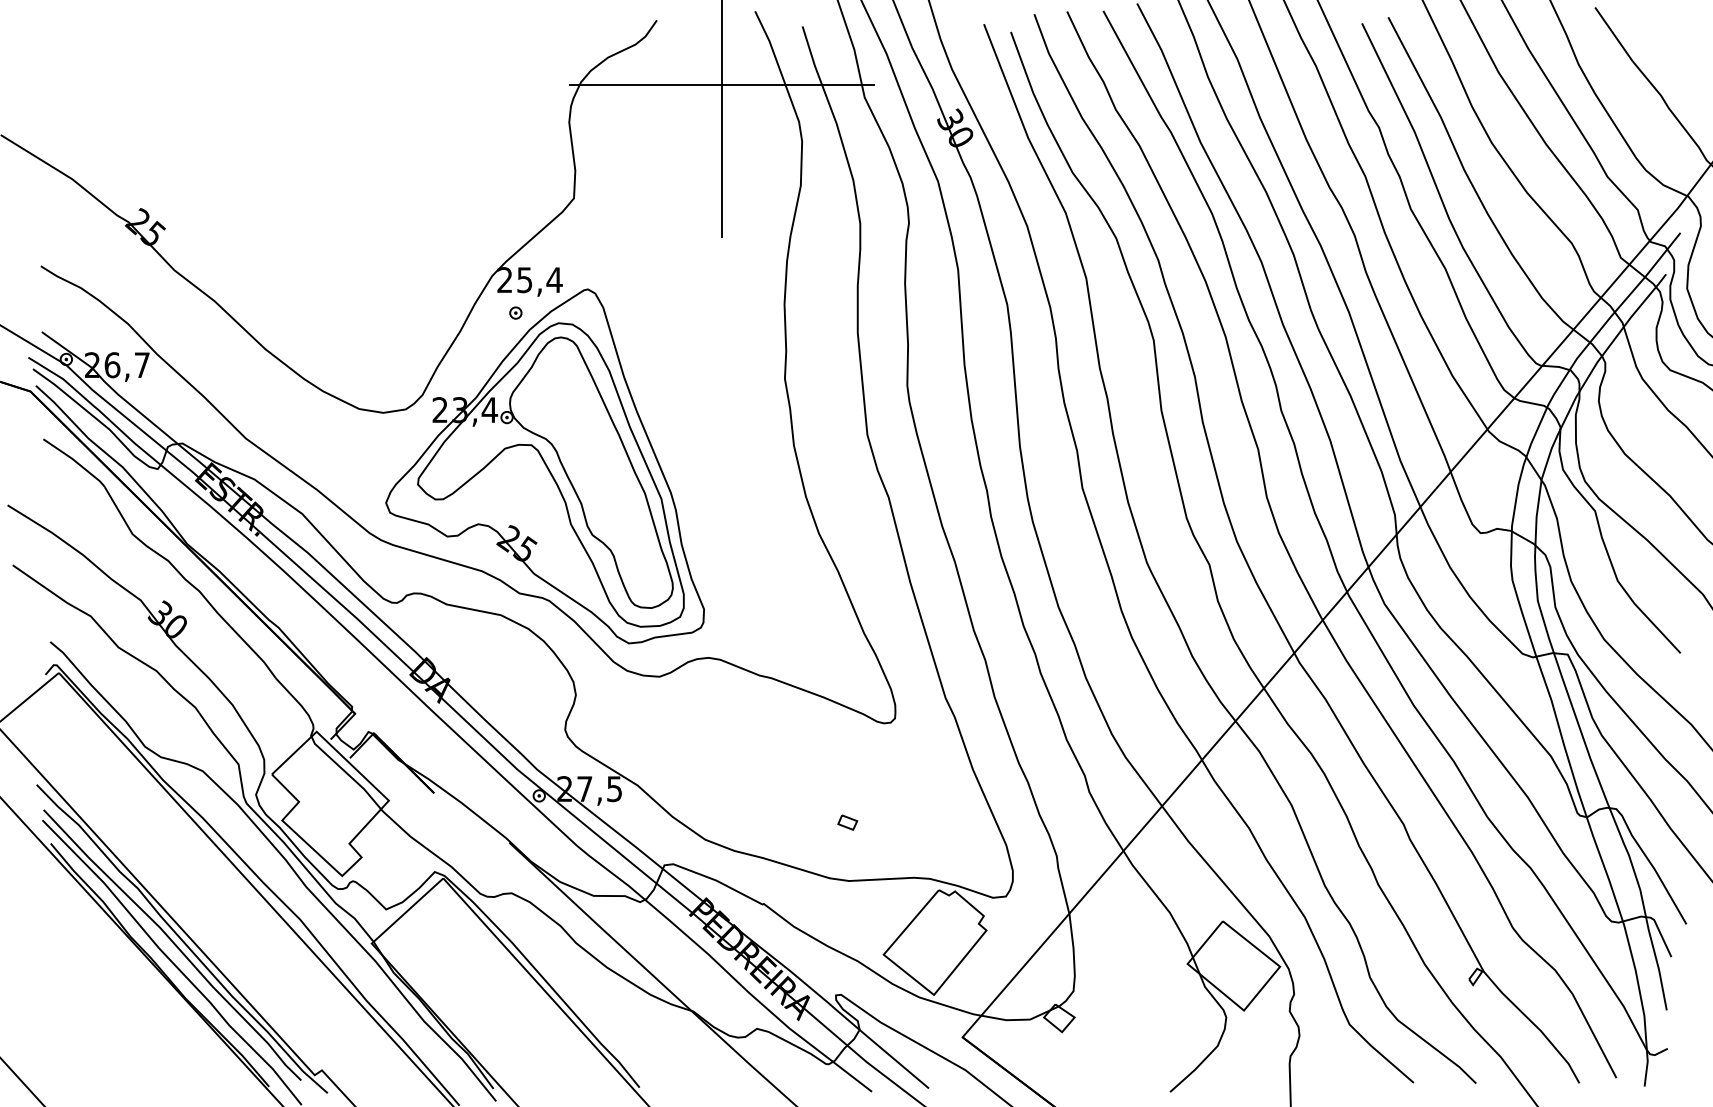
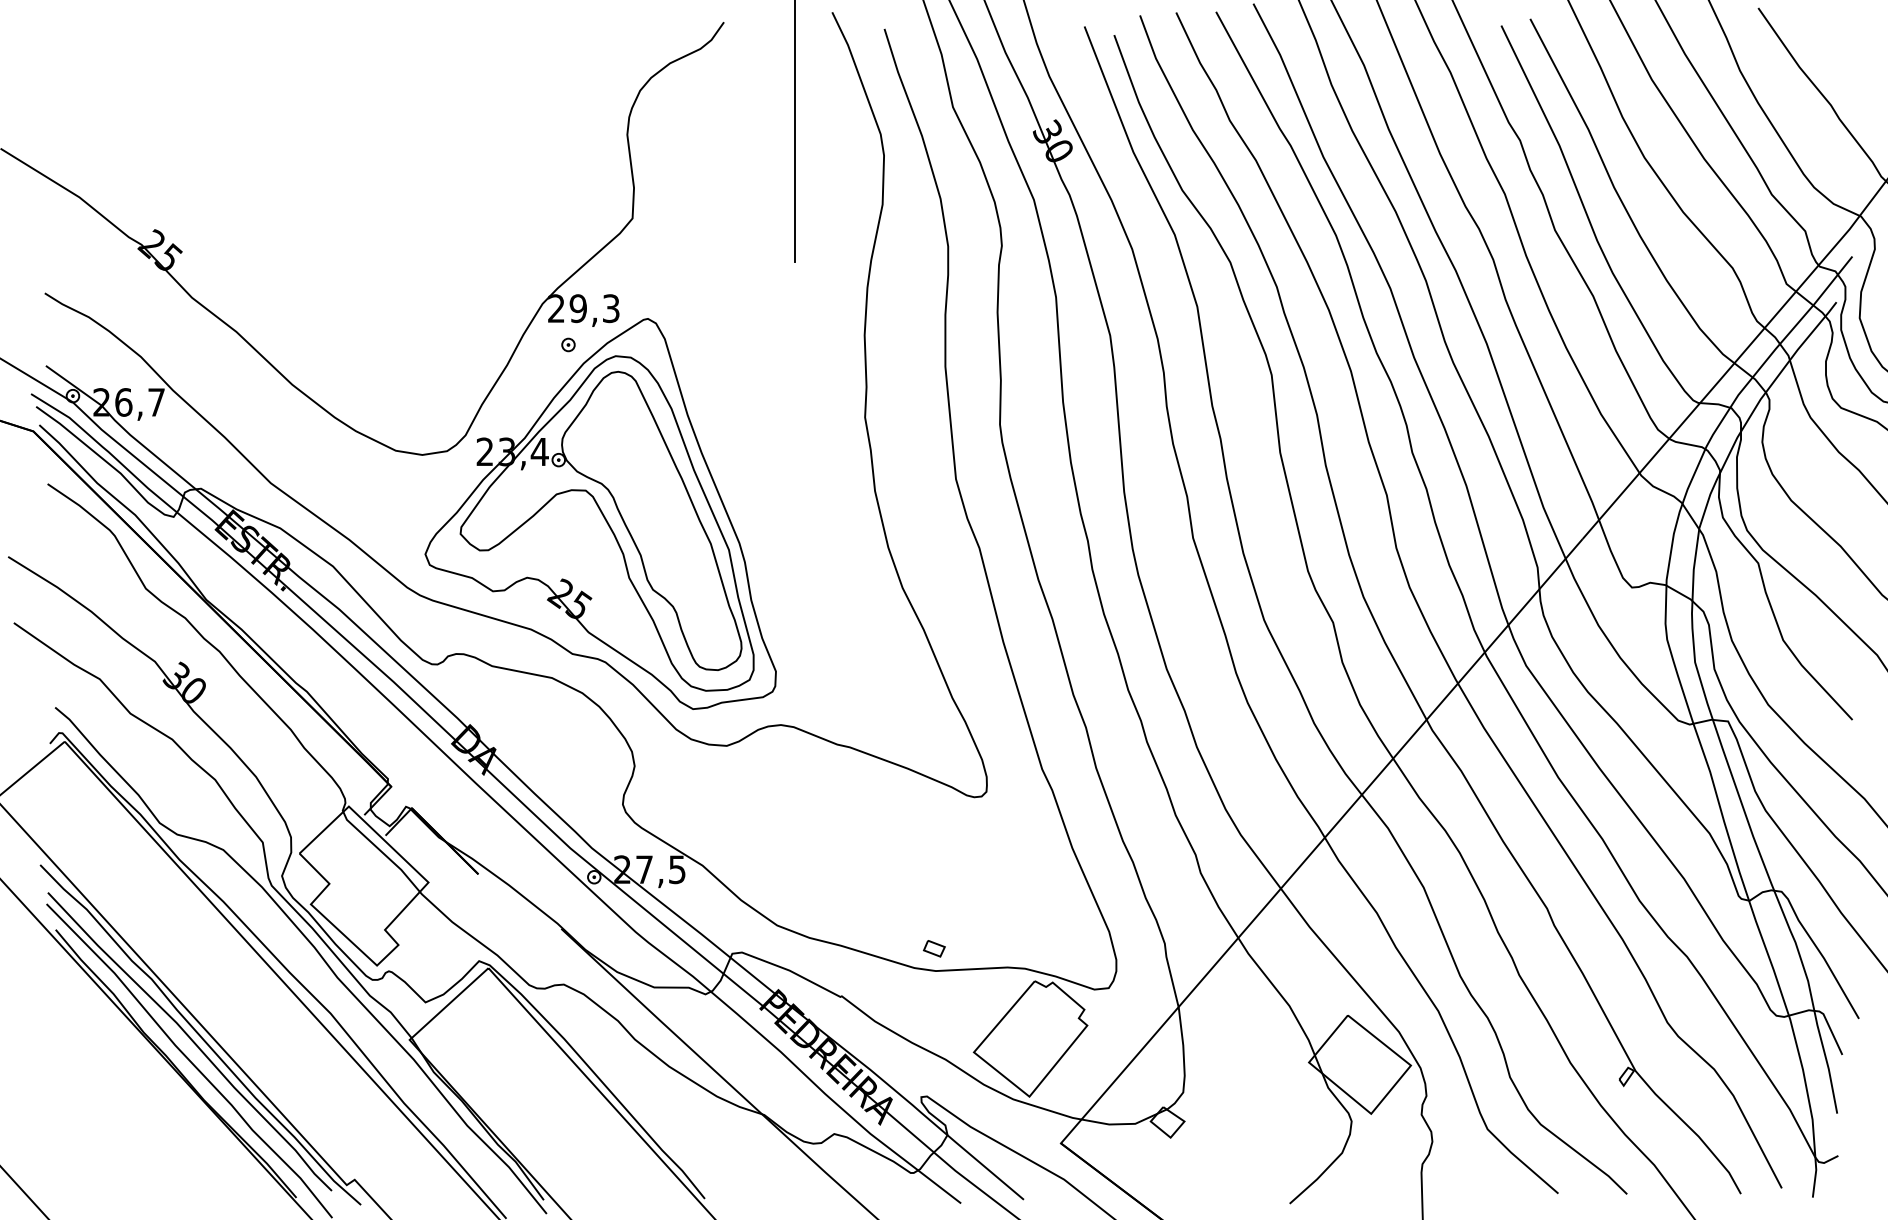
line: (720, 85) -> (794, 94), removed
text: (539, 280) -> (594, 308), 25,4 -> 29,3
part: (846, 822) -> (933, 948), moved

